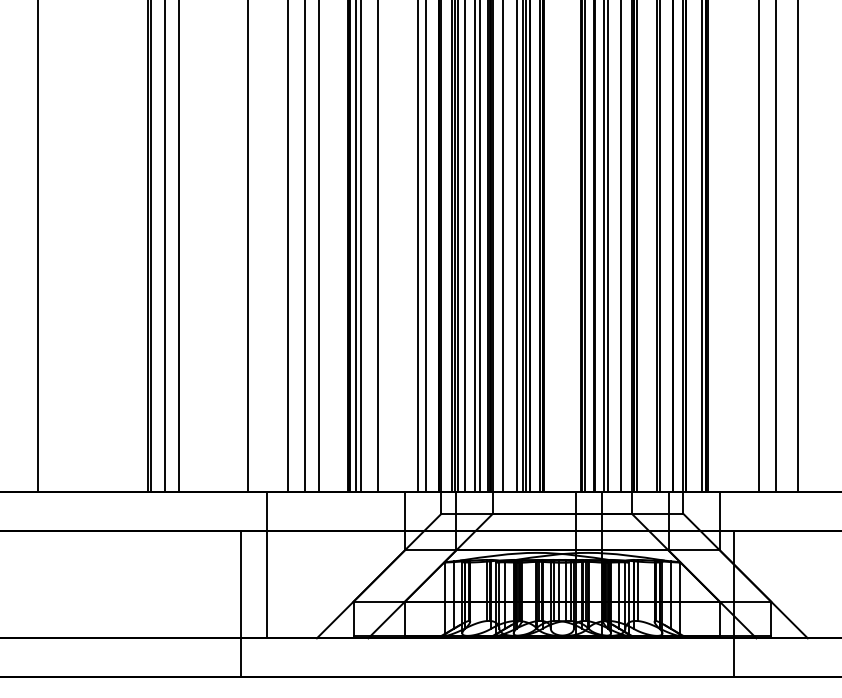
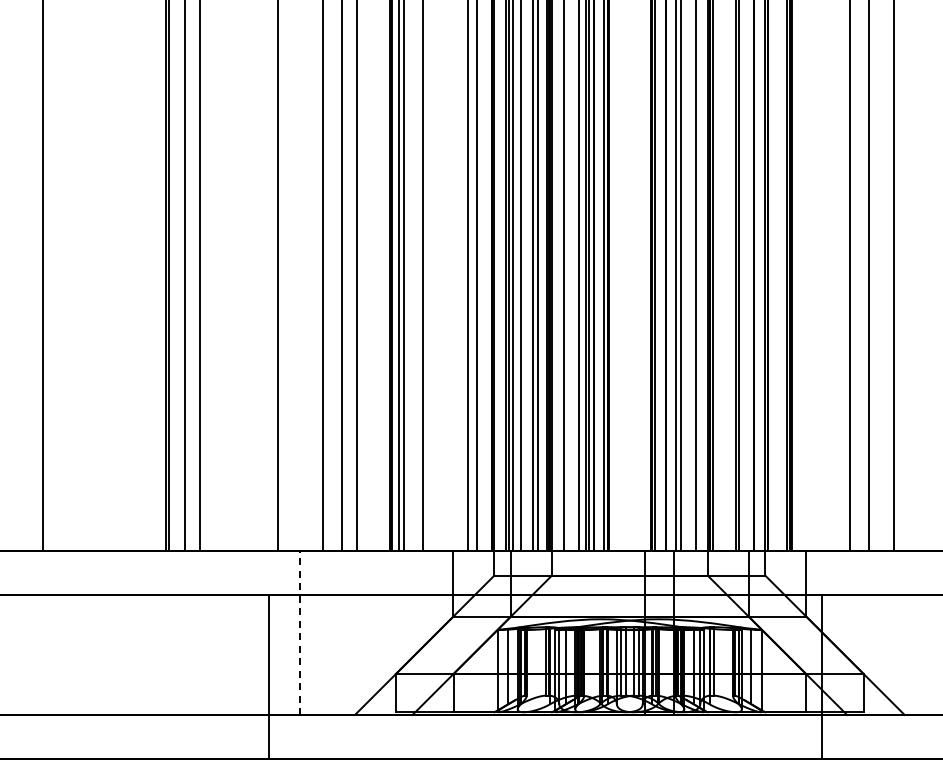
line: (267, 564) -> (299, 632), solid -> dashed

